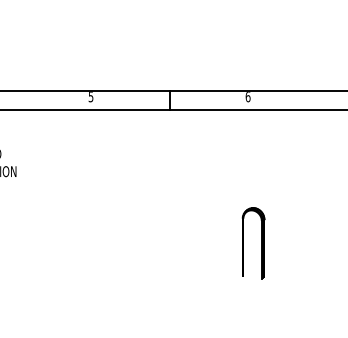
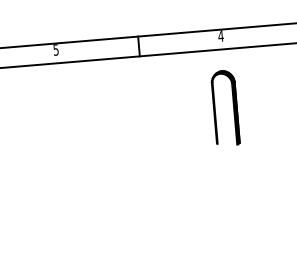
text: (247, 97) -> (220, 36), 6 -> 4
part: (261, 243) -> (233, 107), moved

